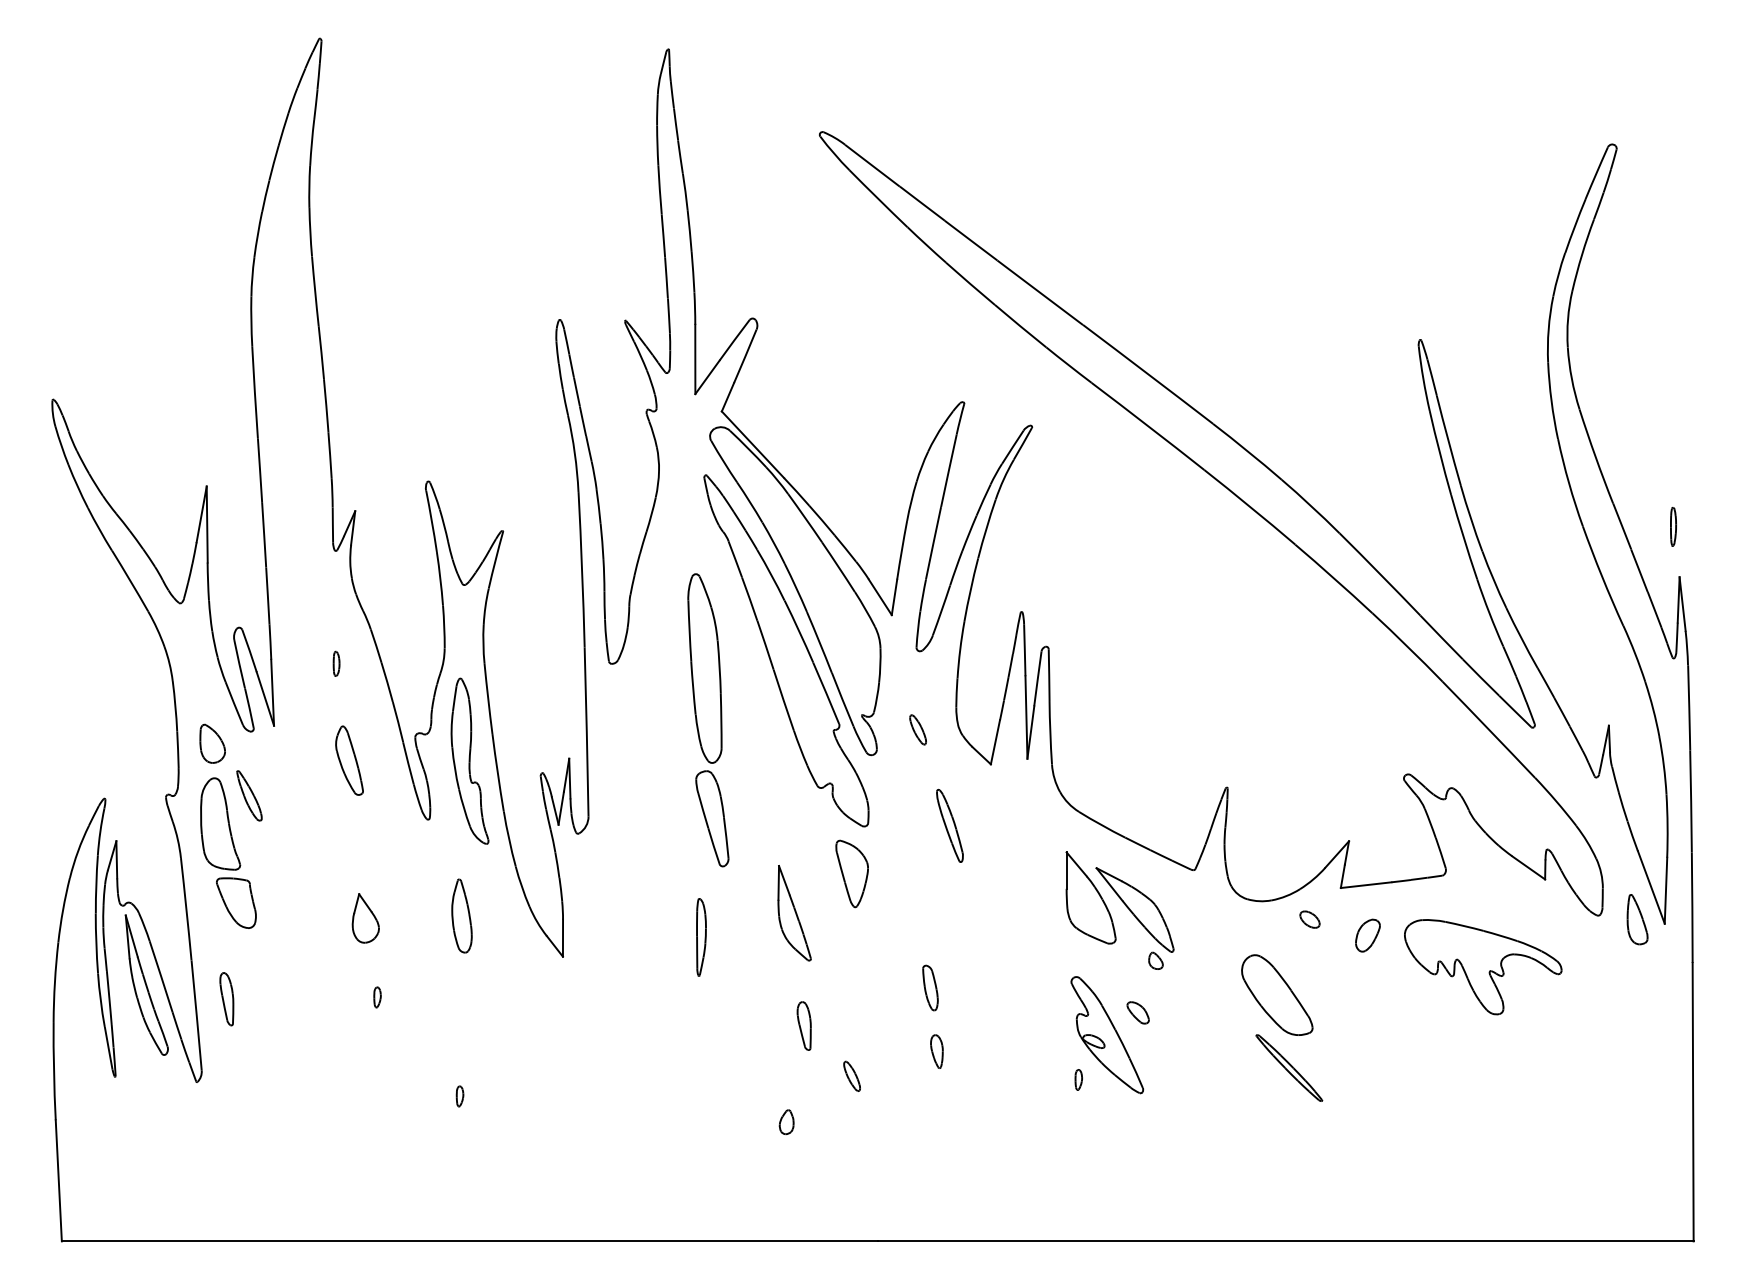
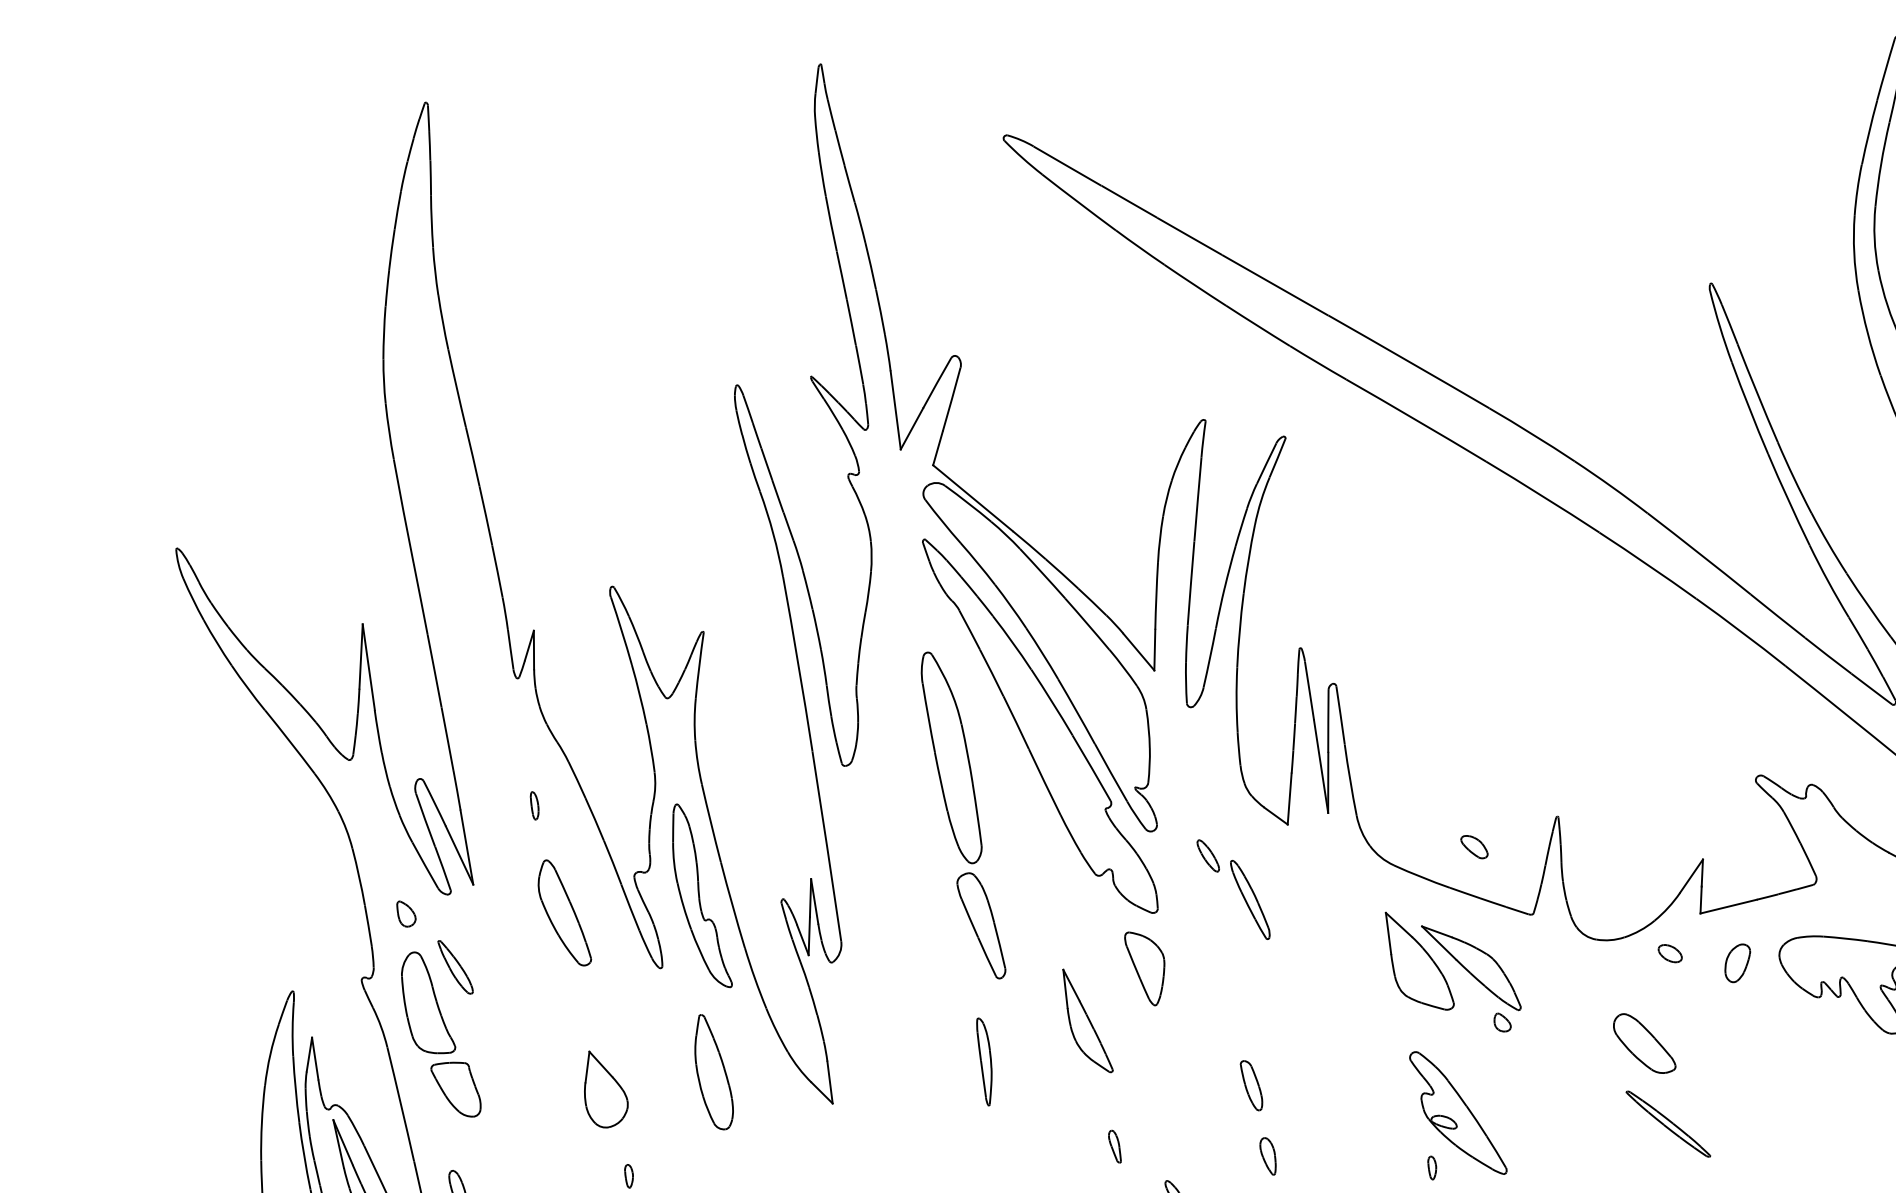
part: (917, 729) -> (1207, 855), moved
part: (212, 743) -> (406, 913), size x0.6
part: (349, 760) -> (563, 912), size x1.4
part: (461, 915) -> (712, 1071), size x1.4
part: (365, 918) -> (604, 1088), size x1.4
part: (1277, 994) -> (1644, 1042), size x0.7
part: (1137, 1012) -> (1473, 846), moved
part: (803, 1025) -> (1114, 1146), size x0.6

